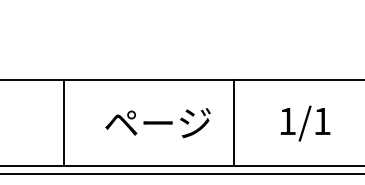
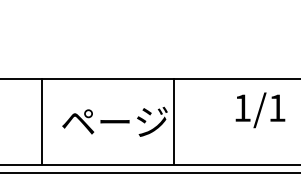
line: (63, 122) -> (41, 121), moved
line: (234, 122) -> (174, 121), moved
text: (305, 123) -> (260, 110), moved

